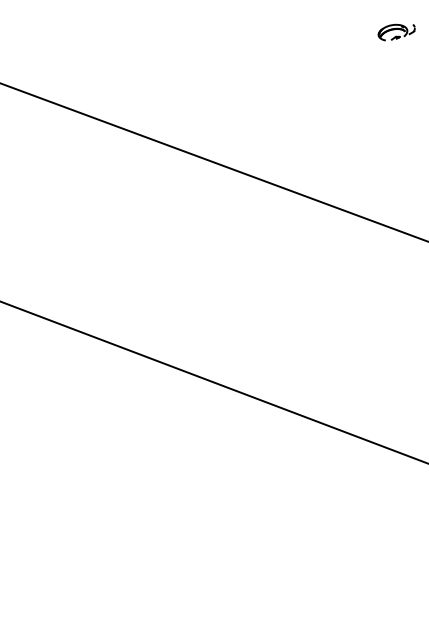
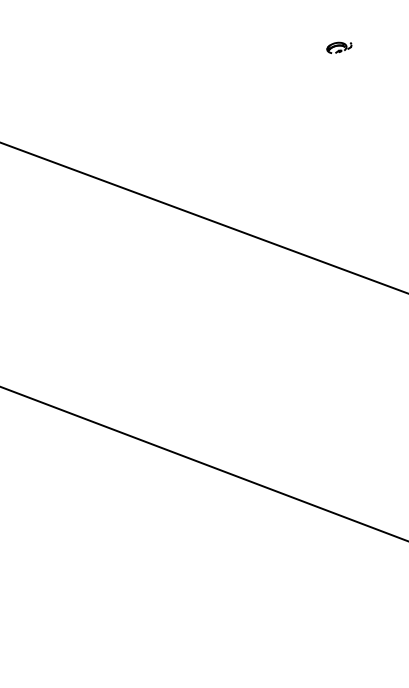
part: (396, 32) -> (339, 47), size x0.6

